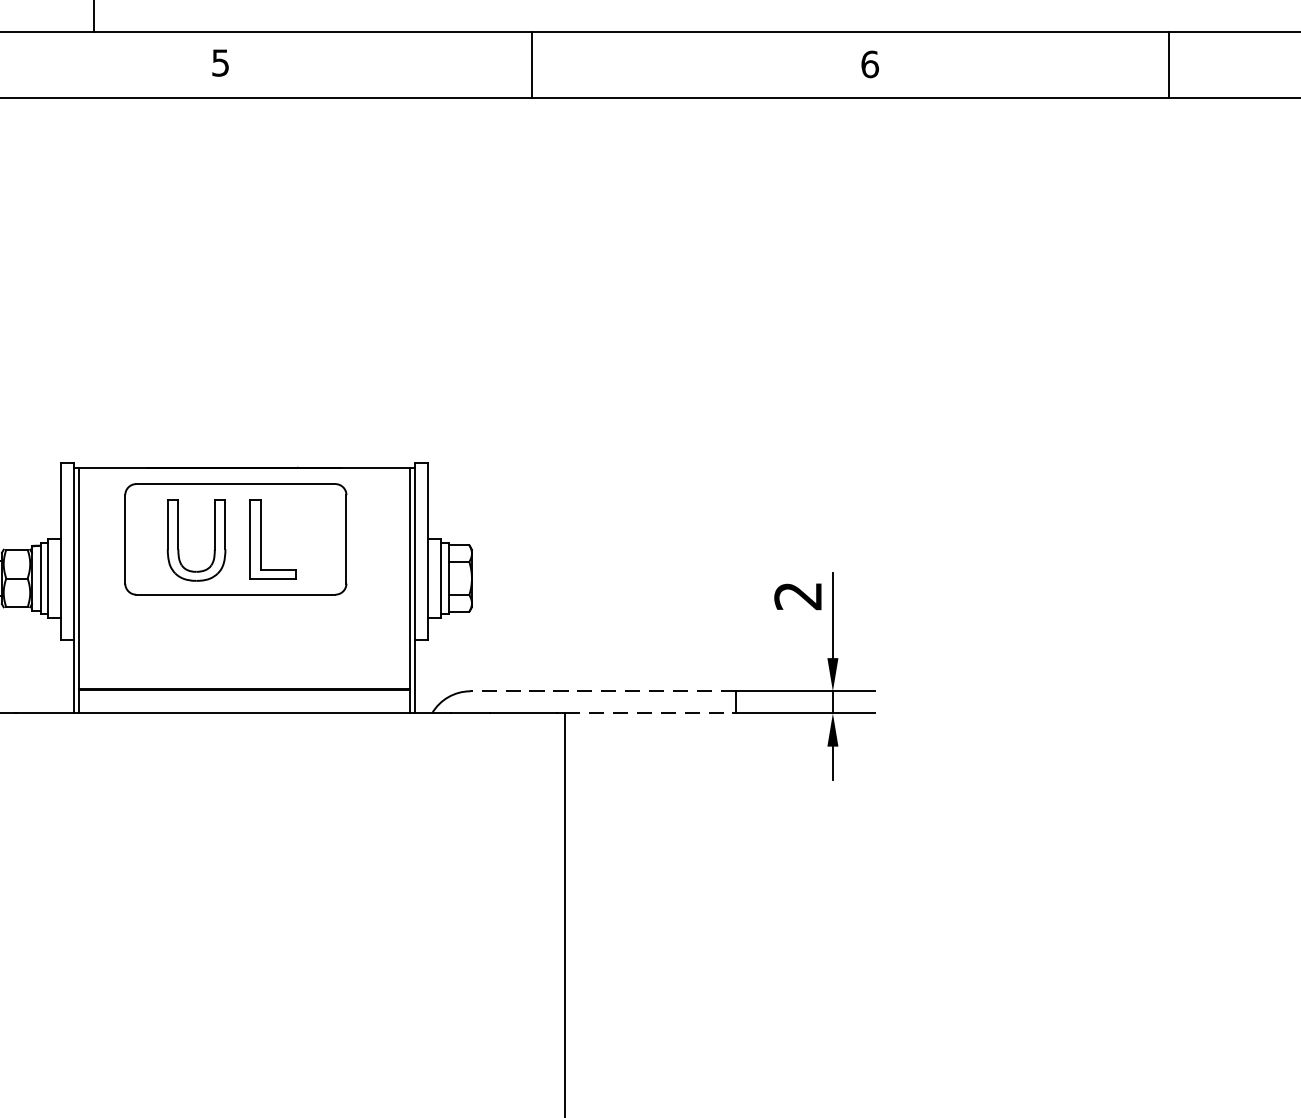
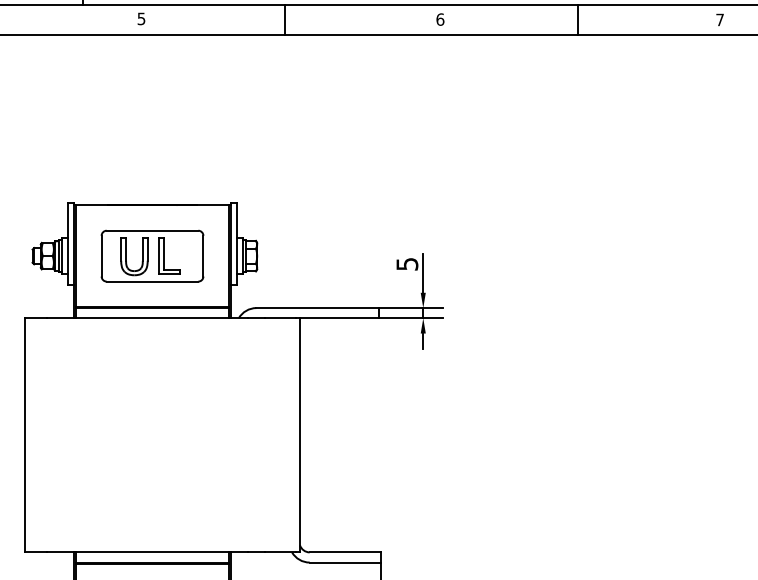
part: (235, 537) -> (152, 255), moved
text: (798, 596) -> (407, 264), 2 -> 5
line: (603, 692) -> (317, 308), dashed -> solid
line: (650, 713) -> (339, 318), dashed -> solid

